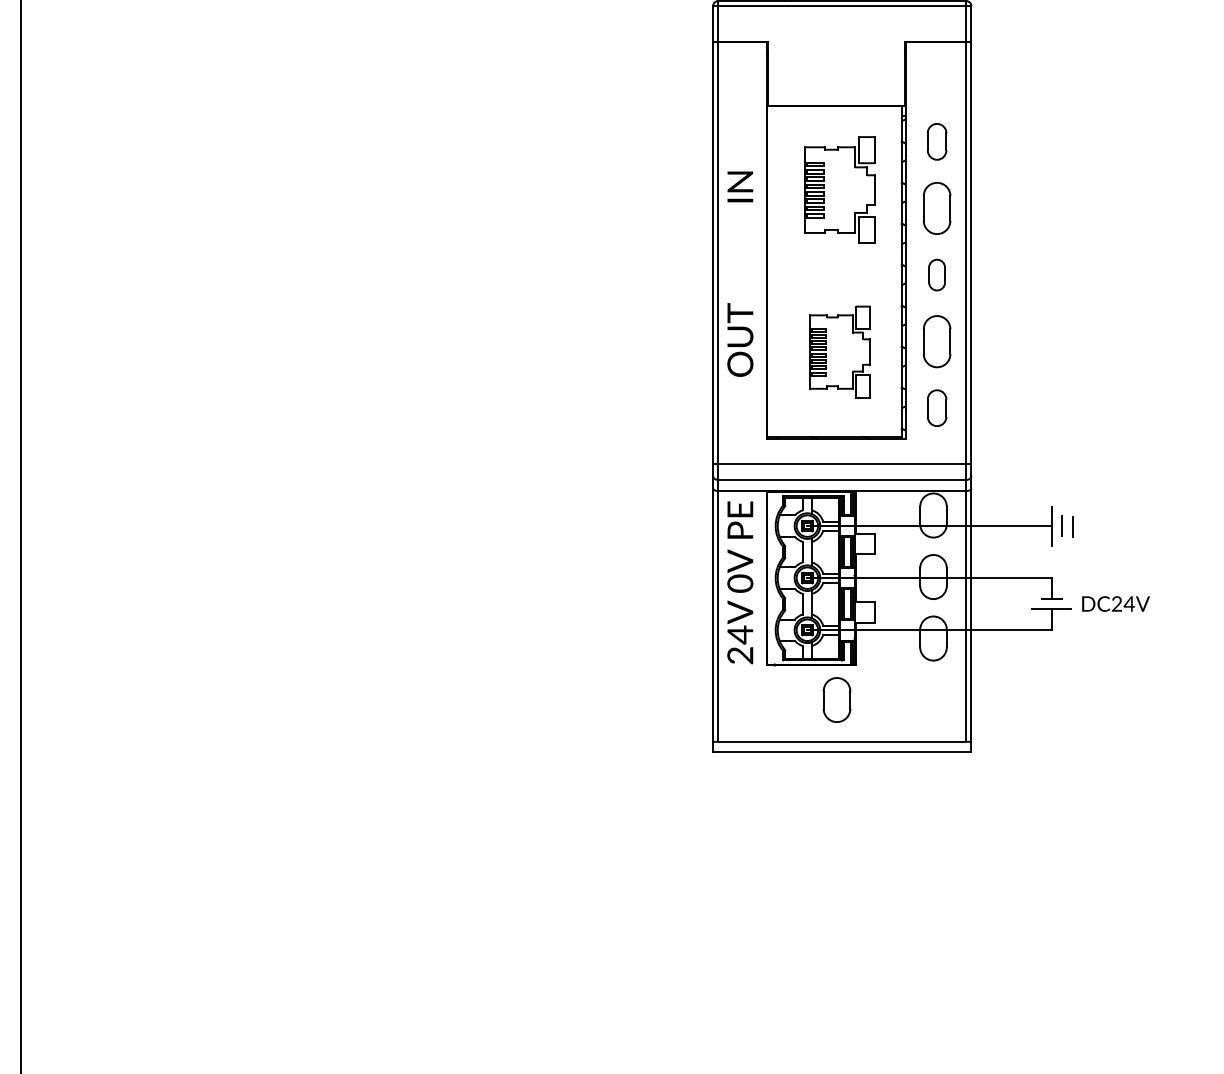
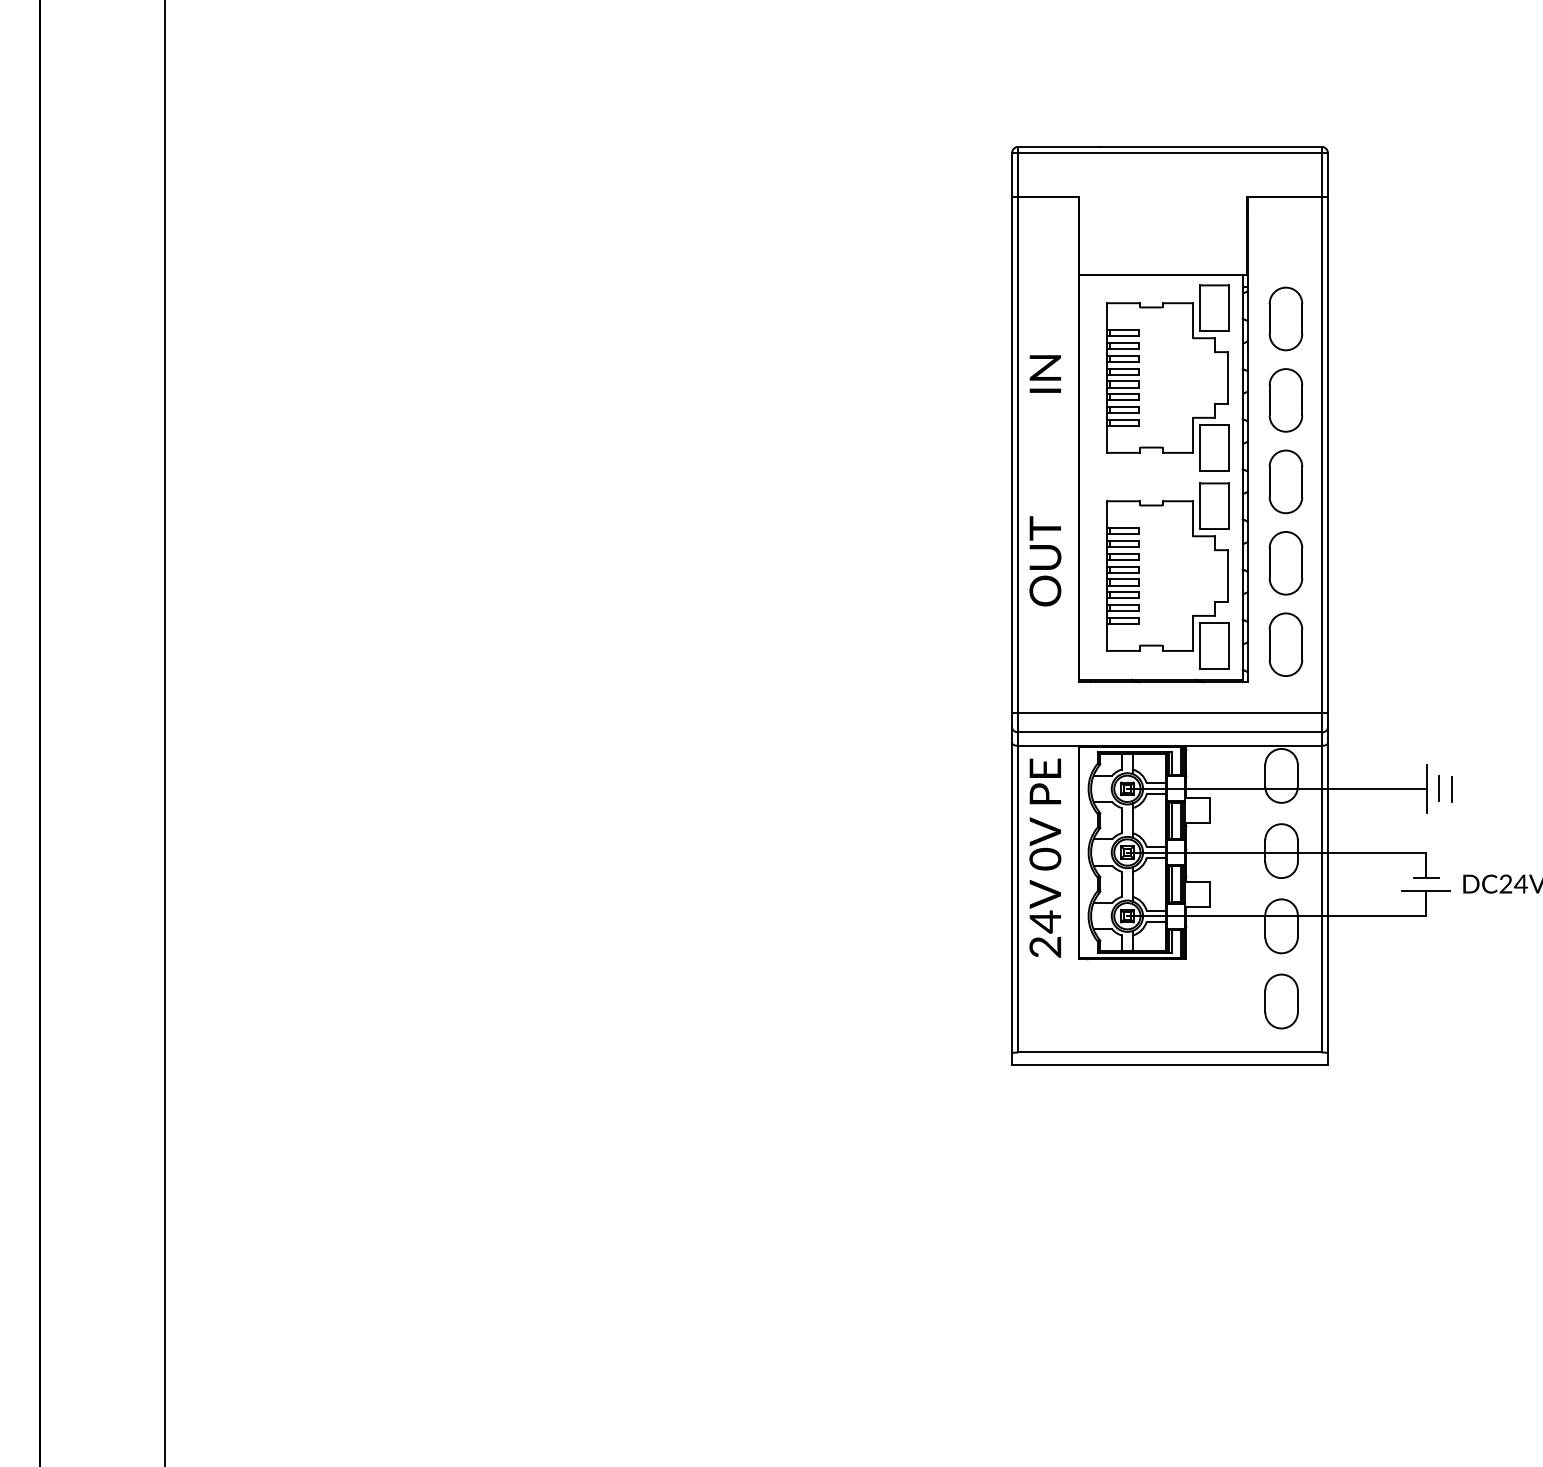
part: (936, 141) -> (1285, 318), size x1.43
part: (840, 189) -> (1167, 377), size x1.43
part: (936, 274) -> (1285, 481), size x1.67
part: (840, 351) -> (1167, 575), size x1.67
part: (936, 408) -> (1285, 644), size x1.43
part: (836, 700) -> (1281, 1001), moved

